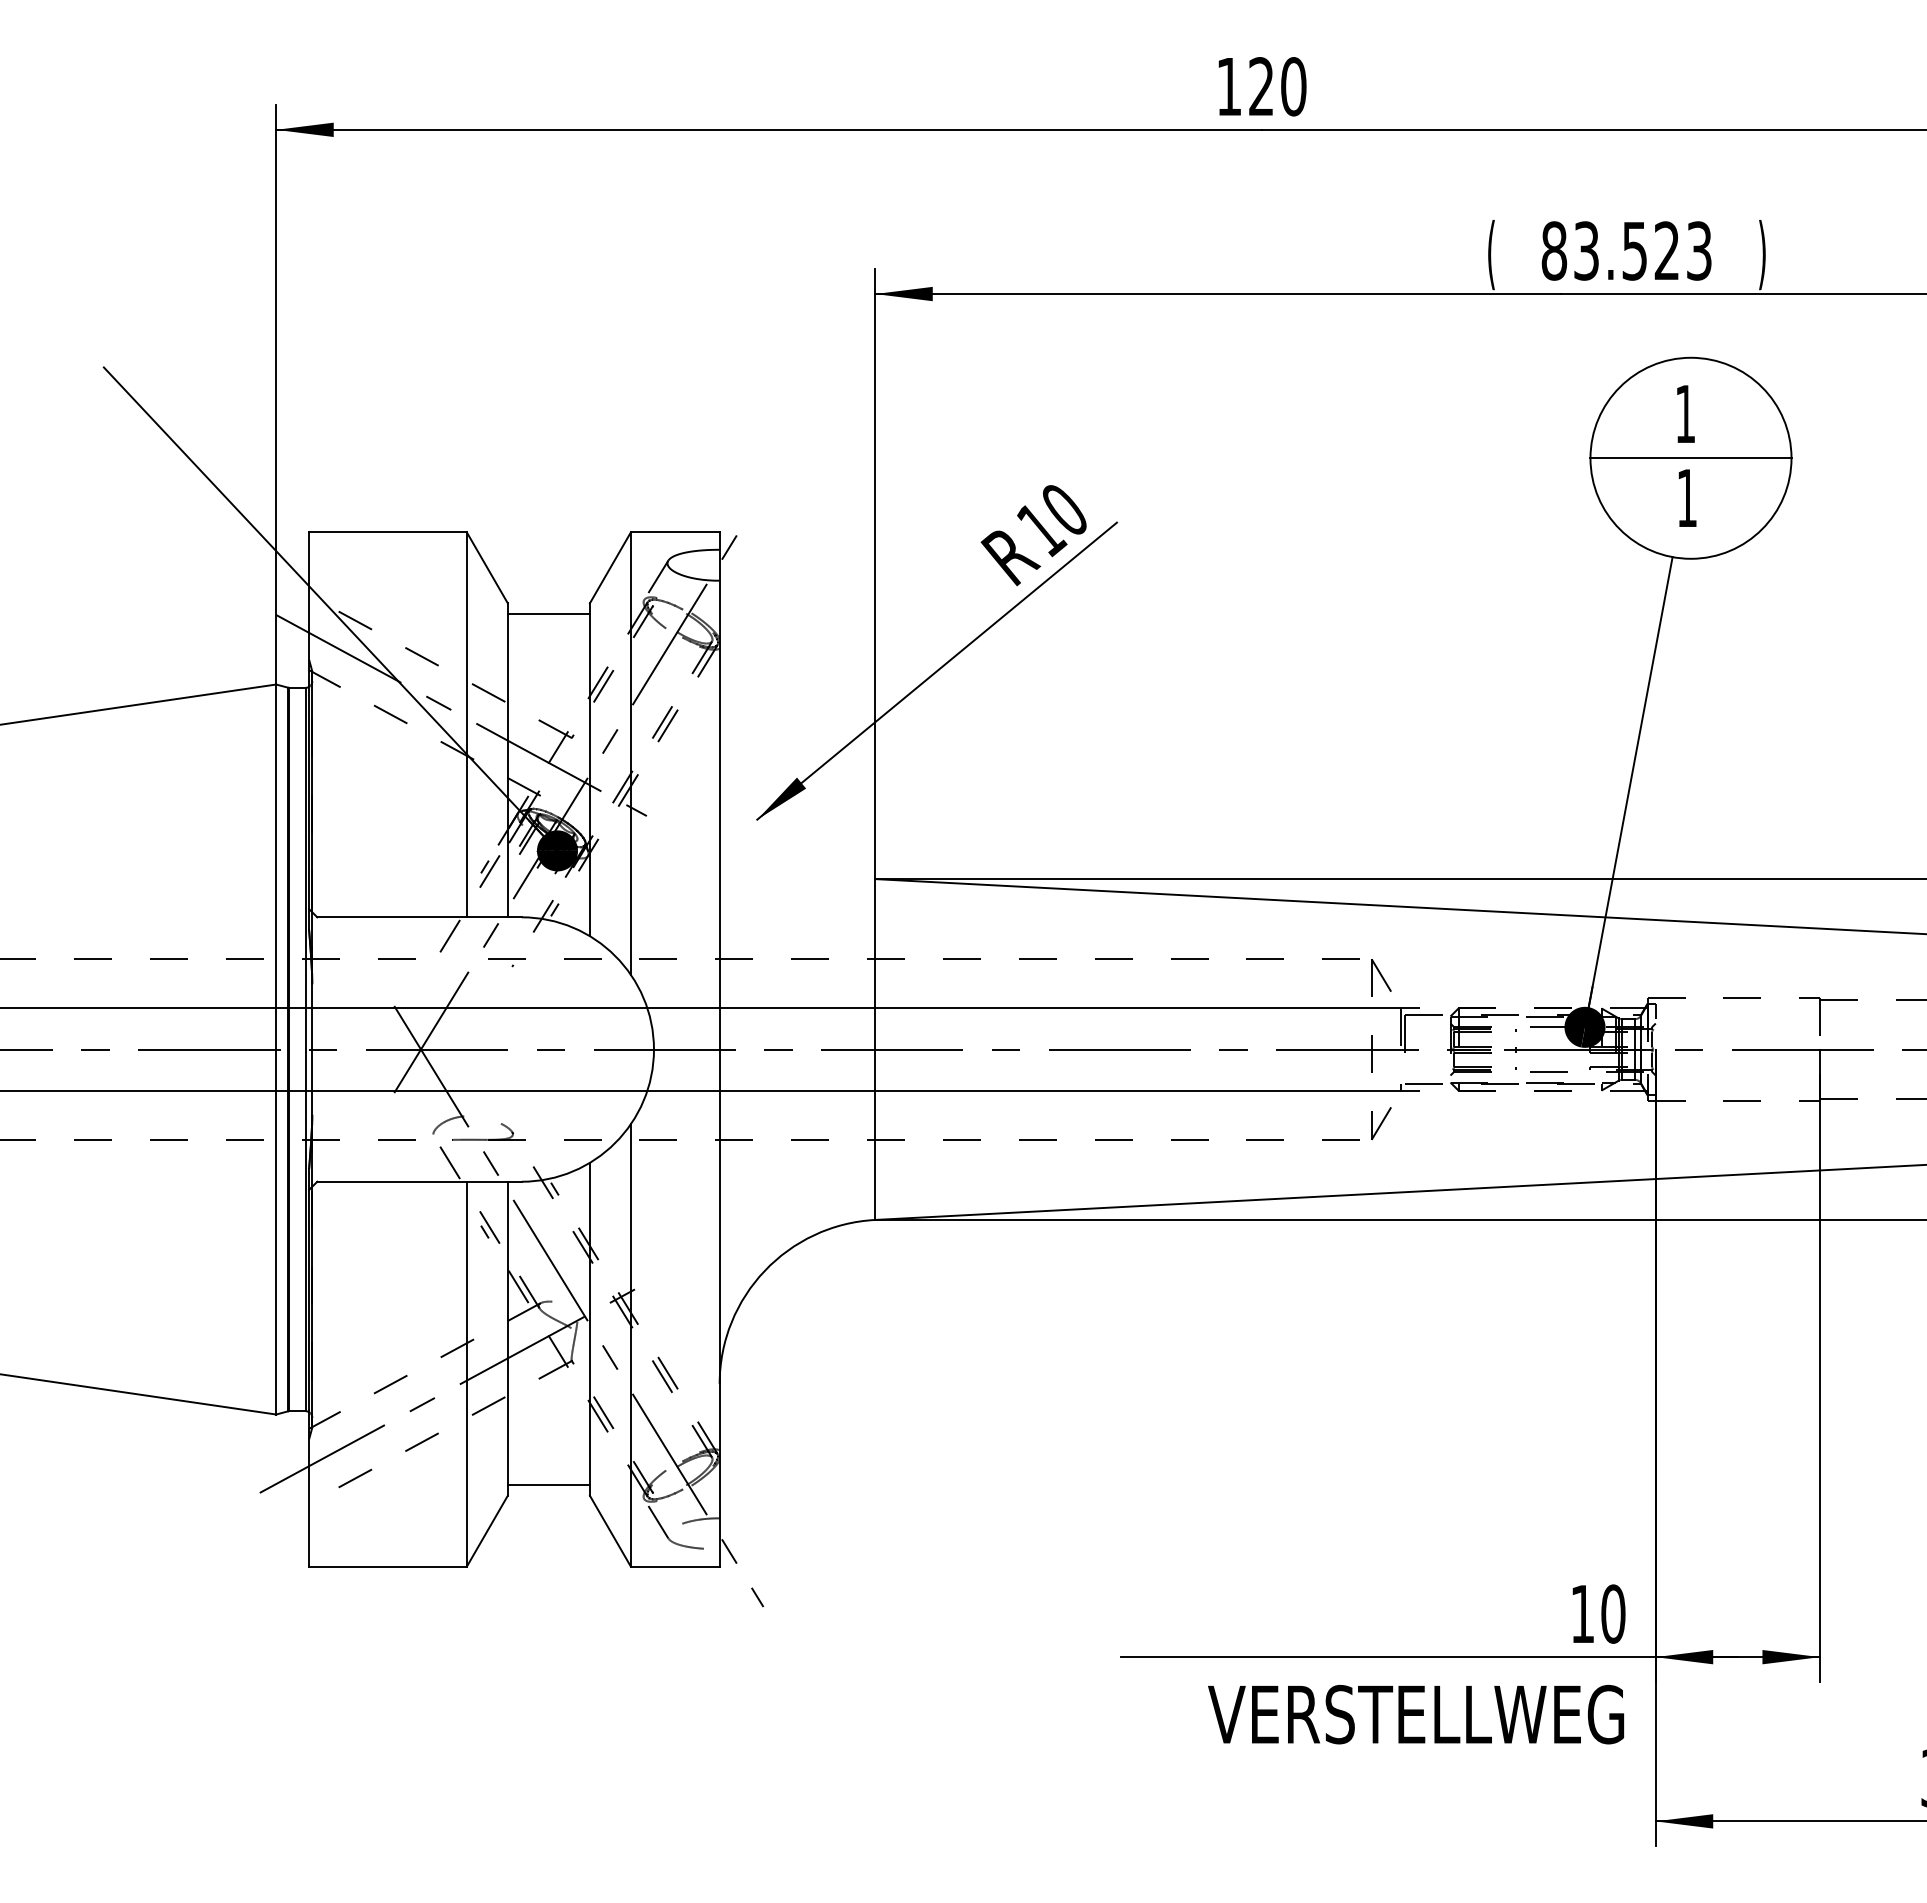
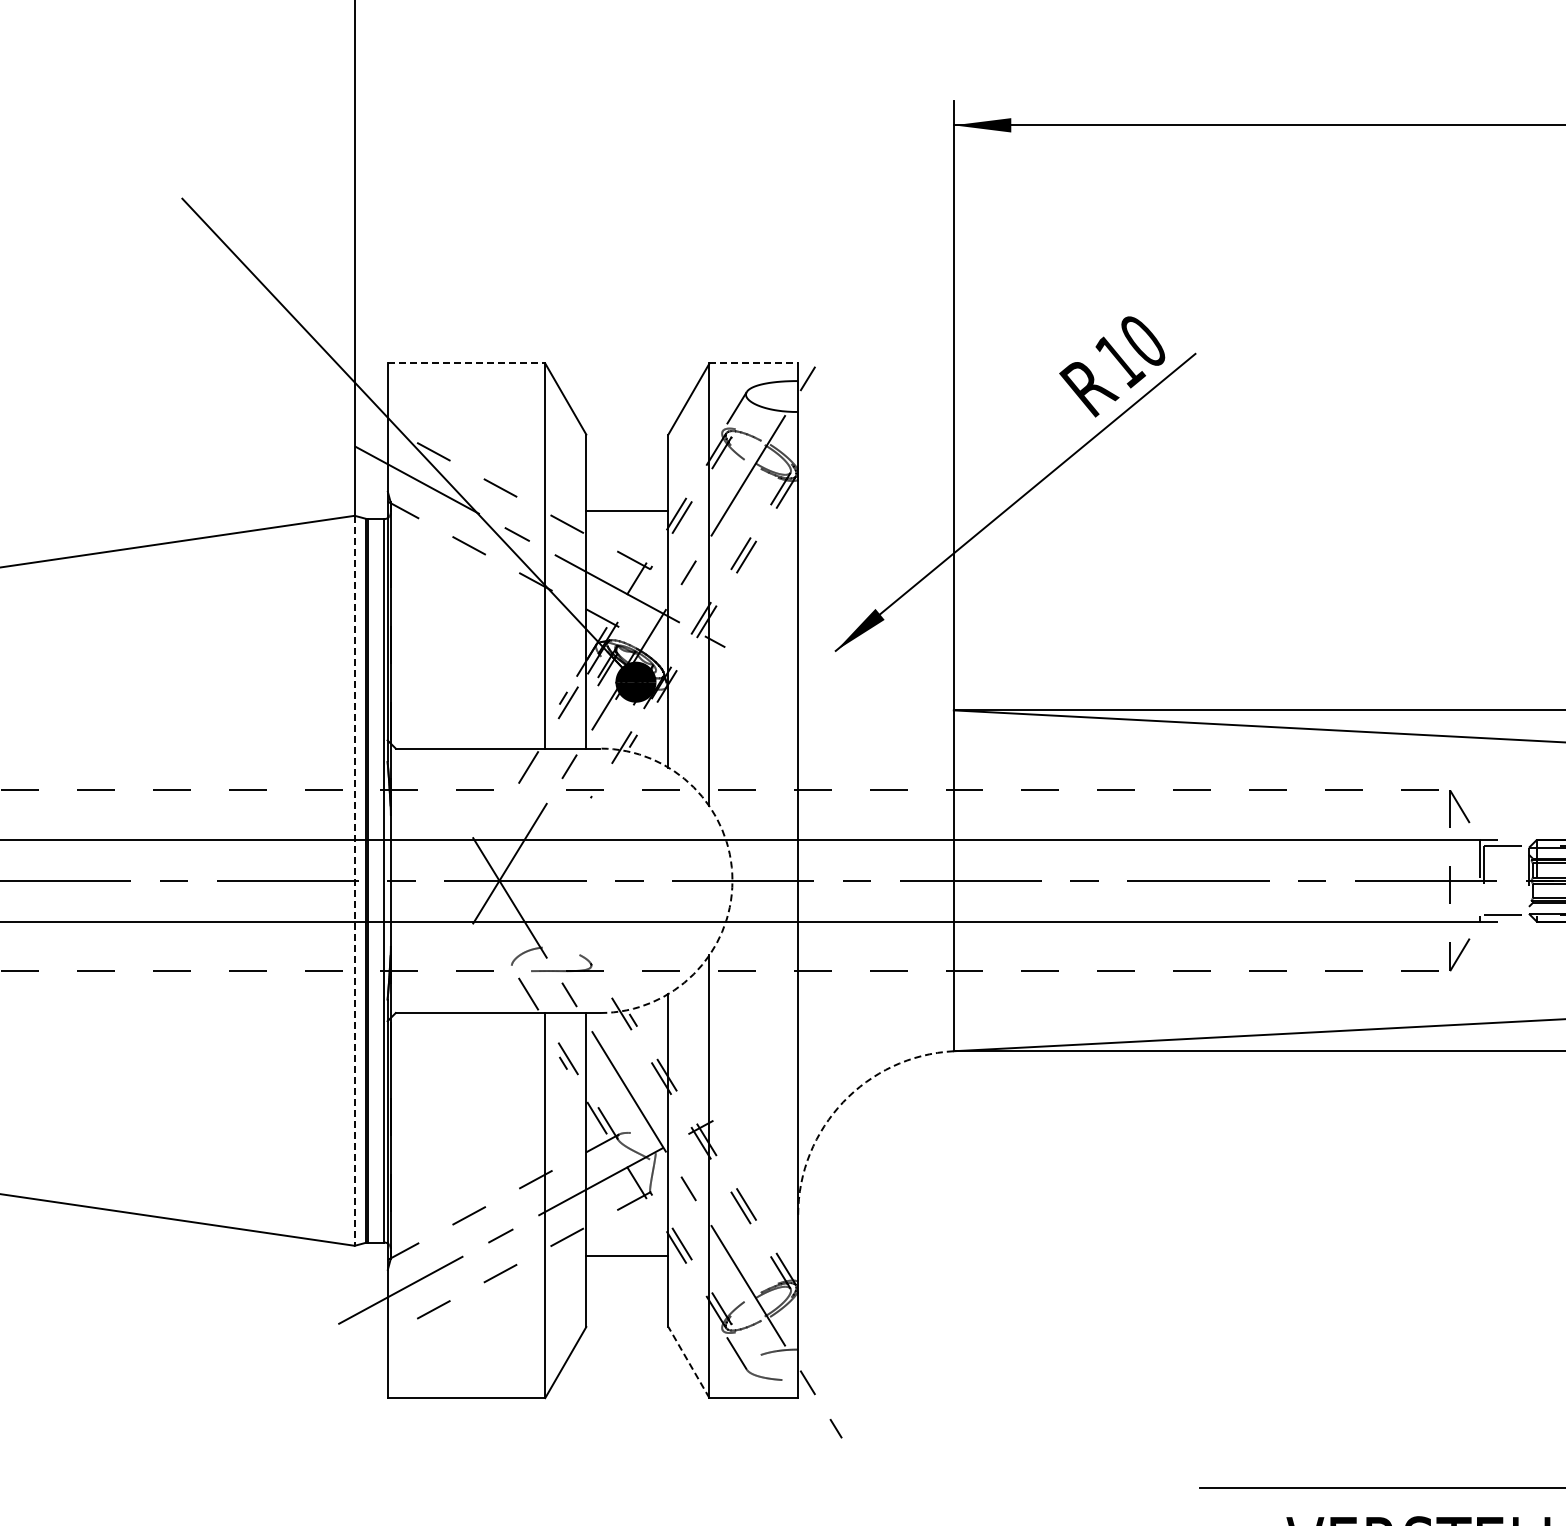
line: (387, 532) -> (465, 363), solid -> dashed
line: (675, 532) -> (753, 363), solid -> dashed
line: (548, 614) -> (626, 510), moved
line: (276, 1049) -> (354, 880), solid -> dashed
arc: (653, 1049) -> (731, 880), solid -> dashed
arc: (764, 1270) -> (842, 1101), solid -> dashed
line: (548, 1484) -> (626, 1255), moved
line: (610, 1530) -> (688, 1361), solid -> dashed

